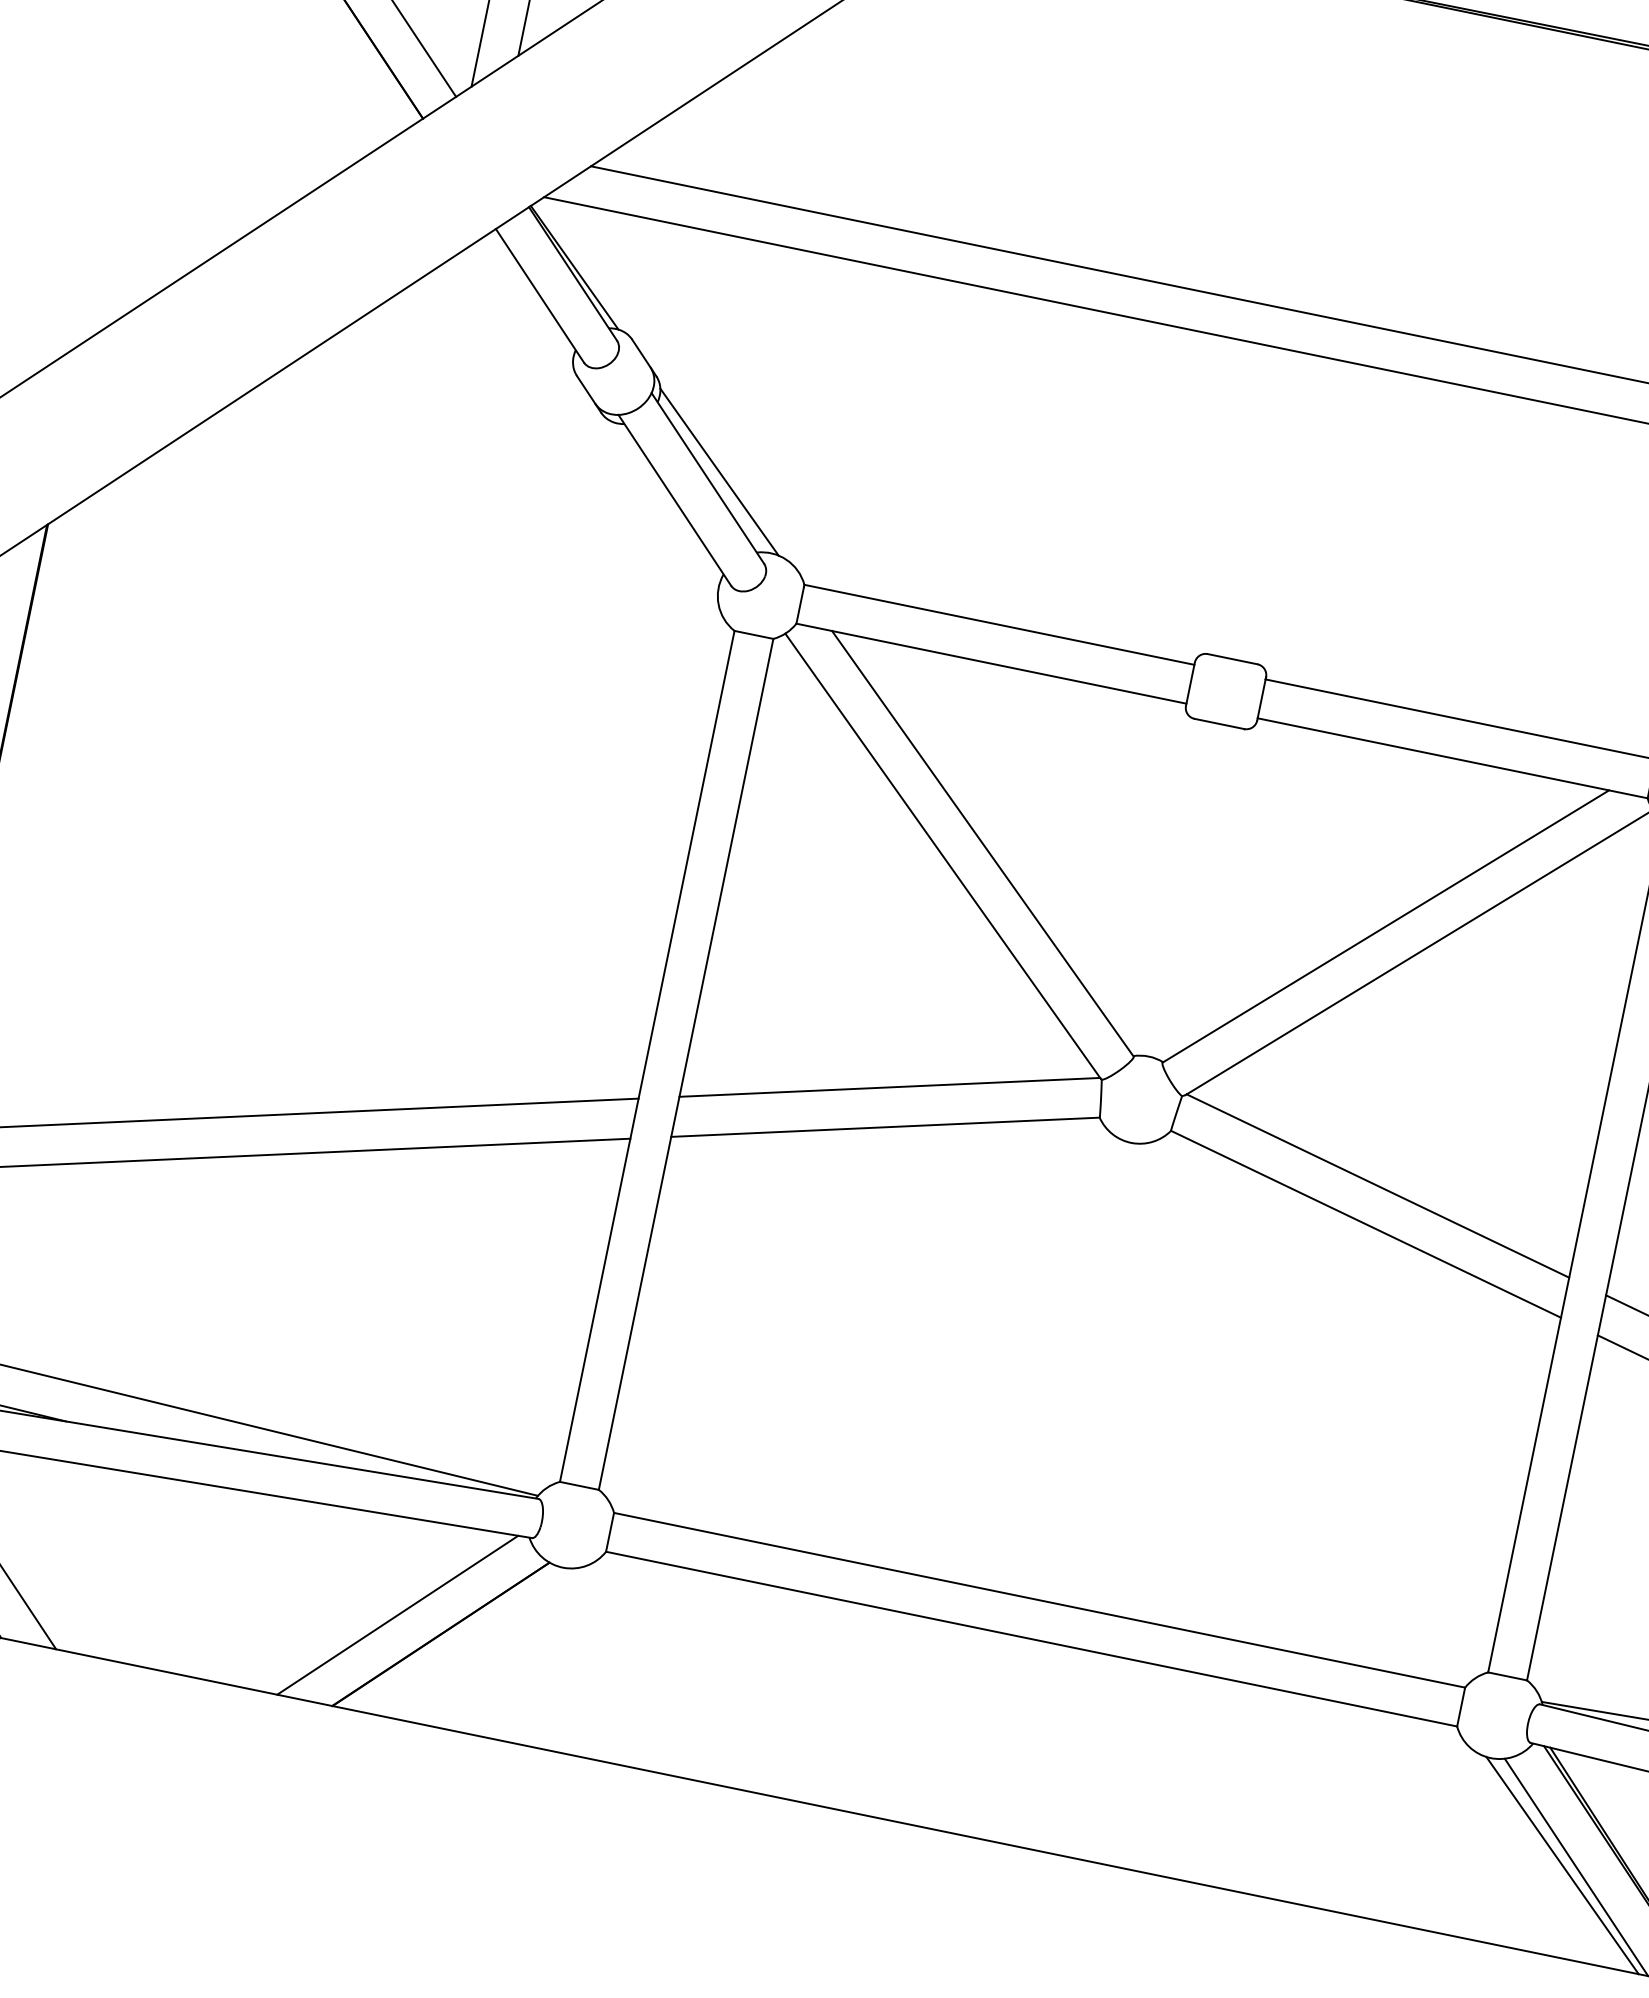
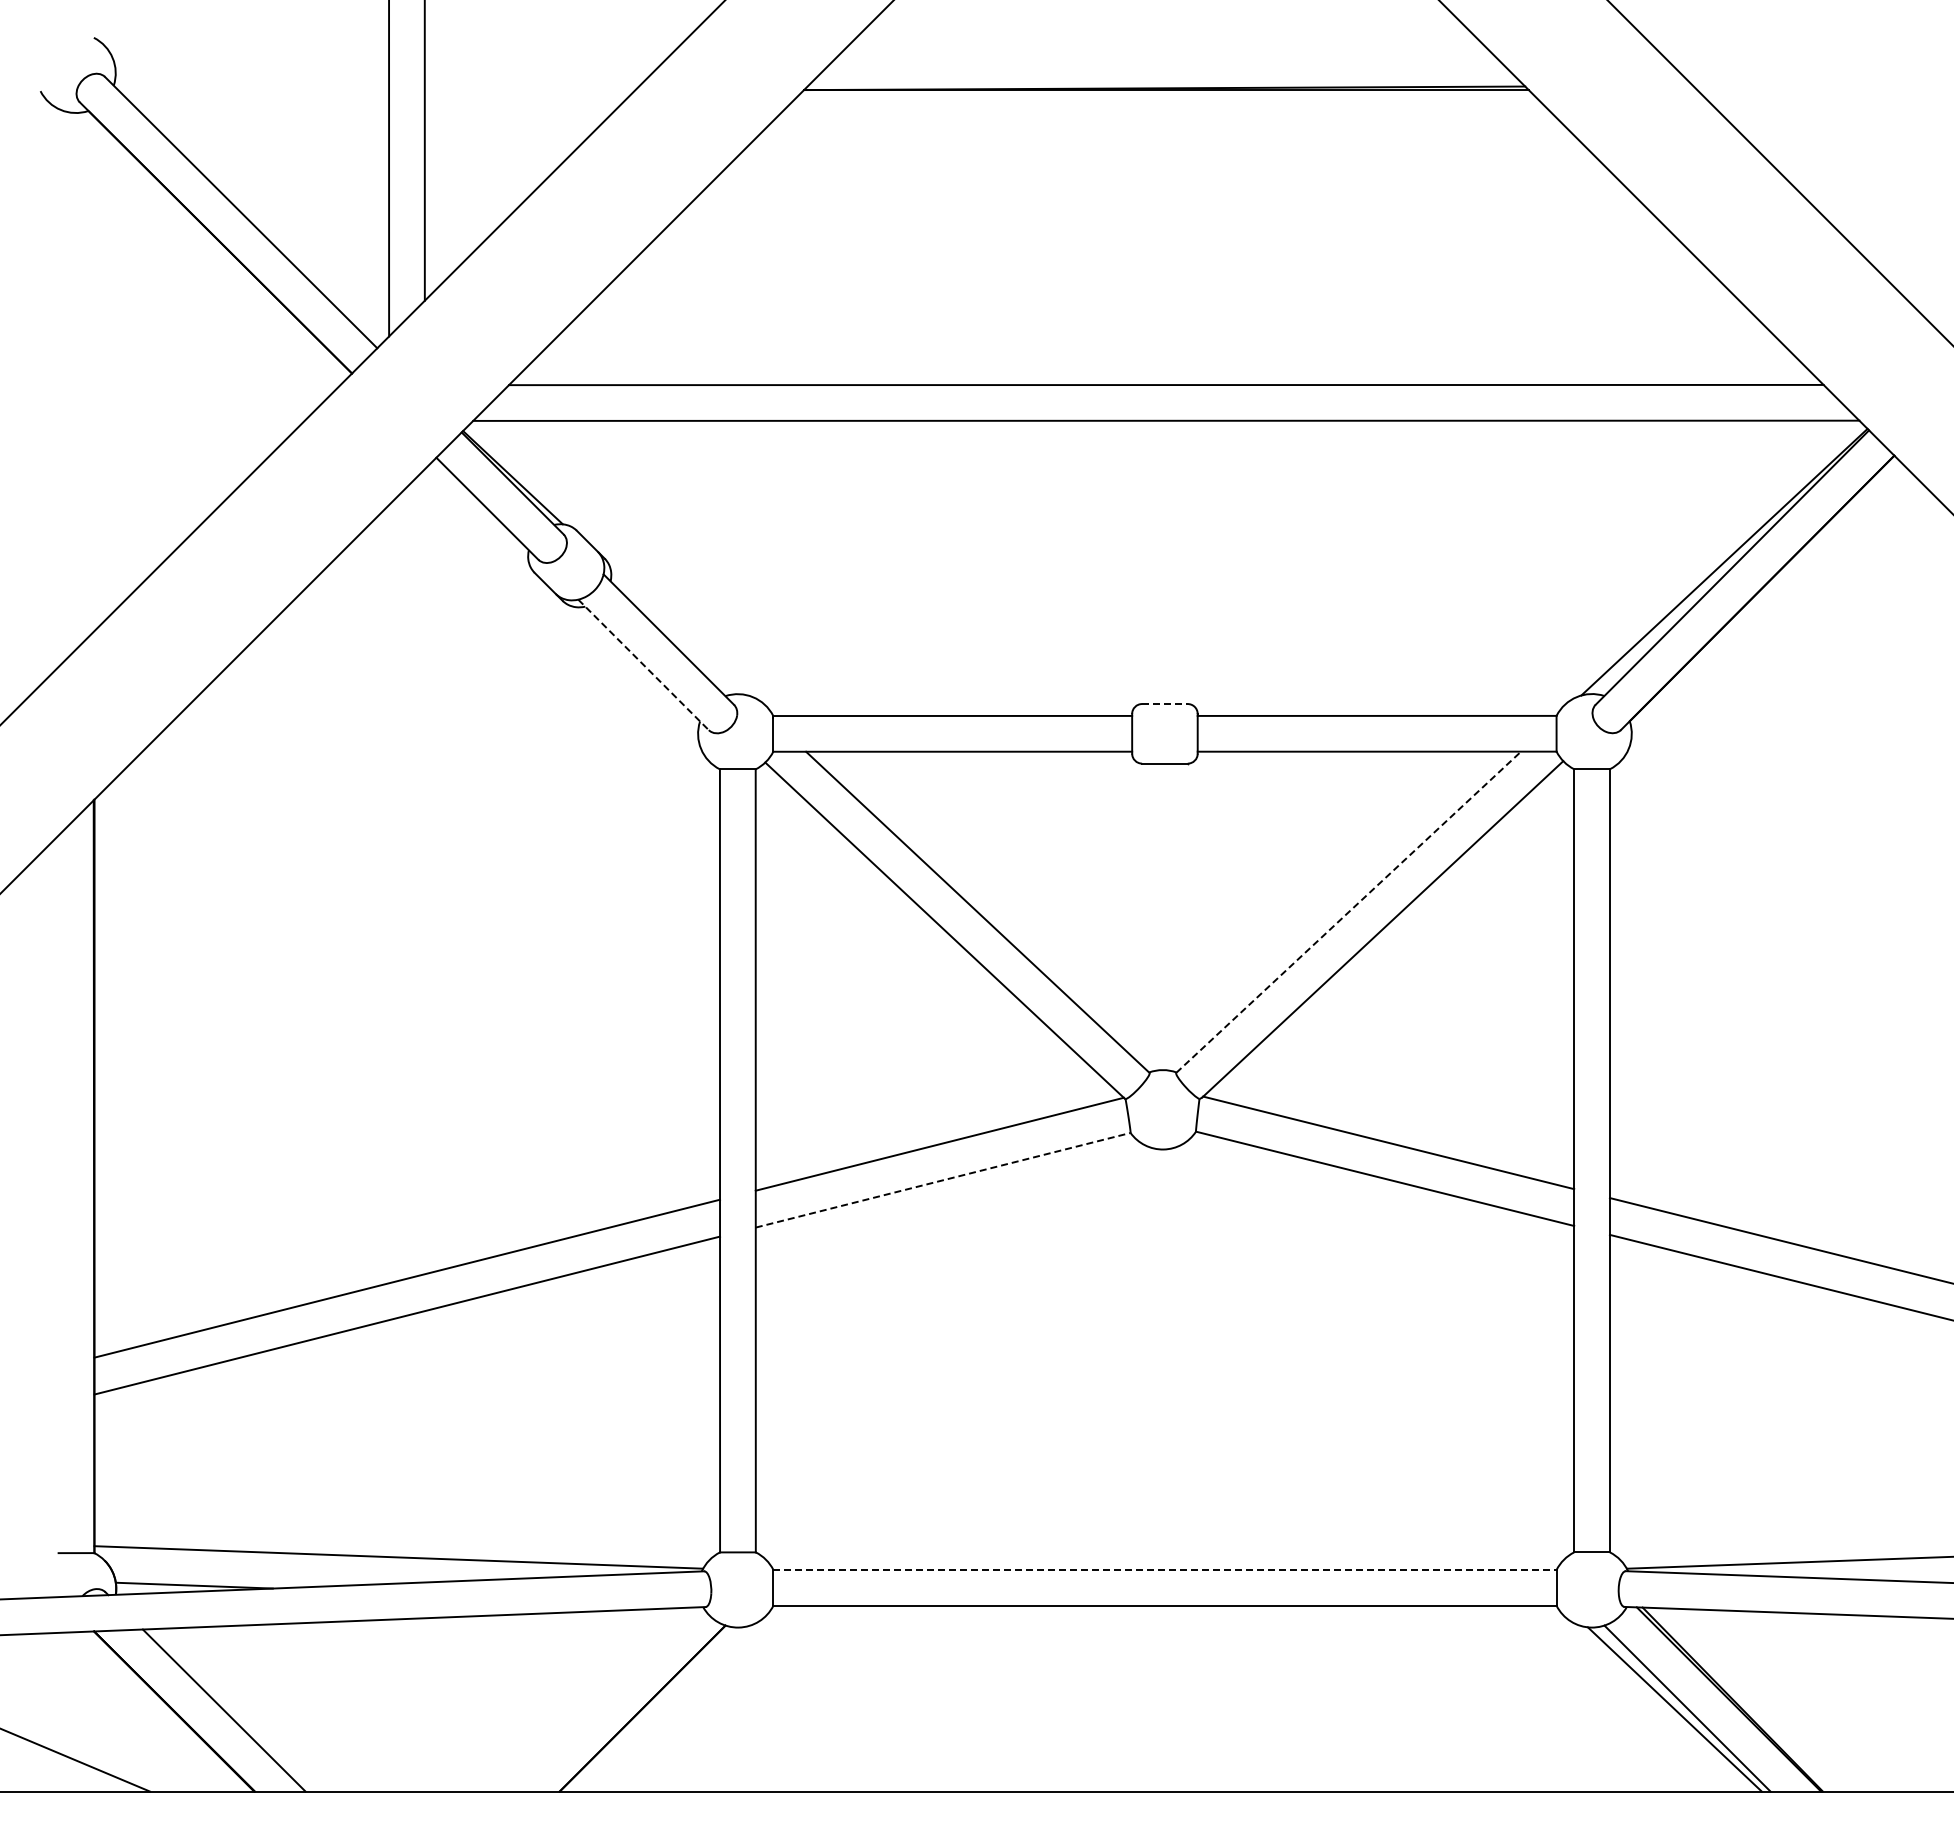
line: (719, 471) -> (677, 631), removed
line: (674, 500) -> (643, 665), solid -> dashed
line: (1232, 659) -> (1164, 704), solid -> dashed
line: (1385, 926) -> (1348, 912), solid -> dashed
line: (885, 1127) -> (943, 1180), solid -> dashed
line: (1040, 1599) -> (1165, 1569), solid -> dashed
line: (397, 1615) -> (600, 1699), removed

